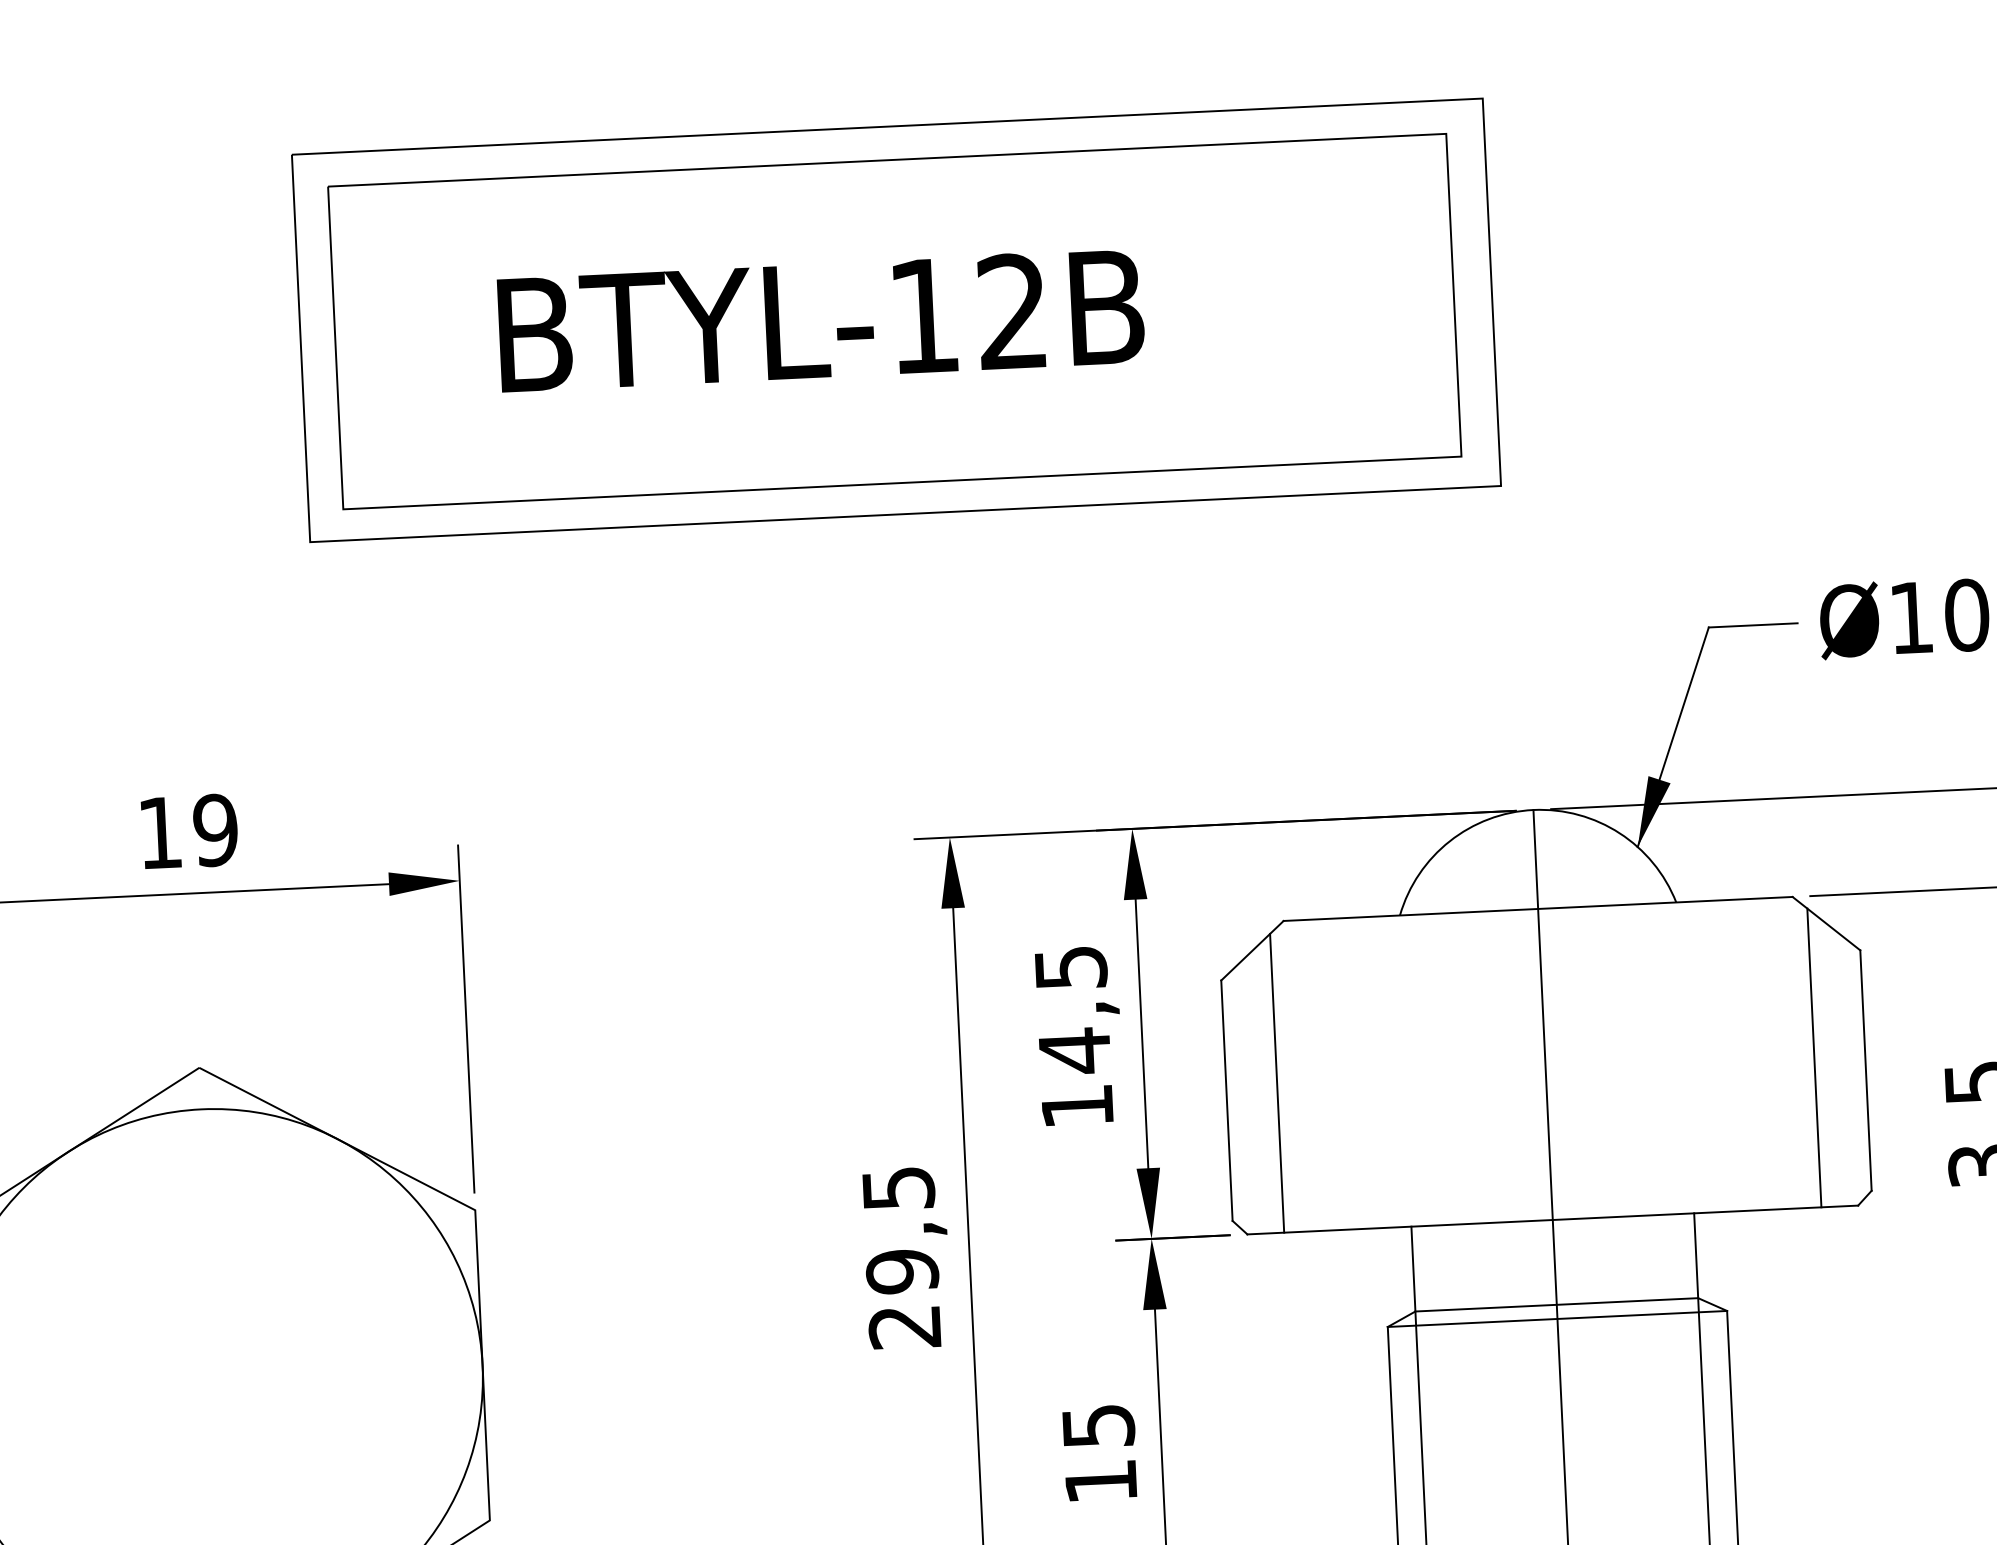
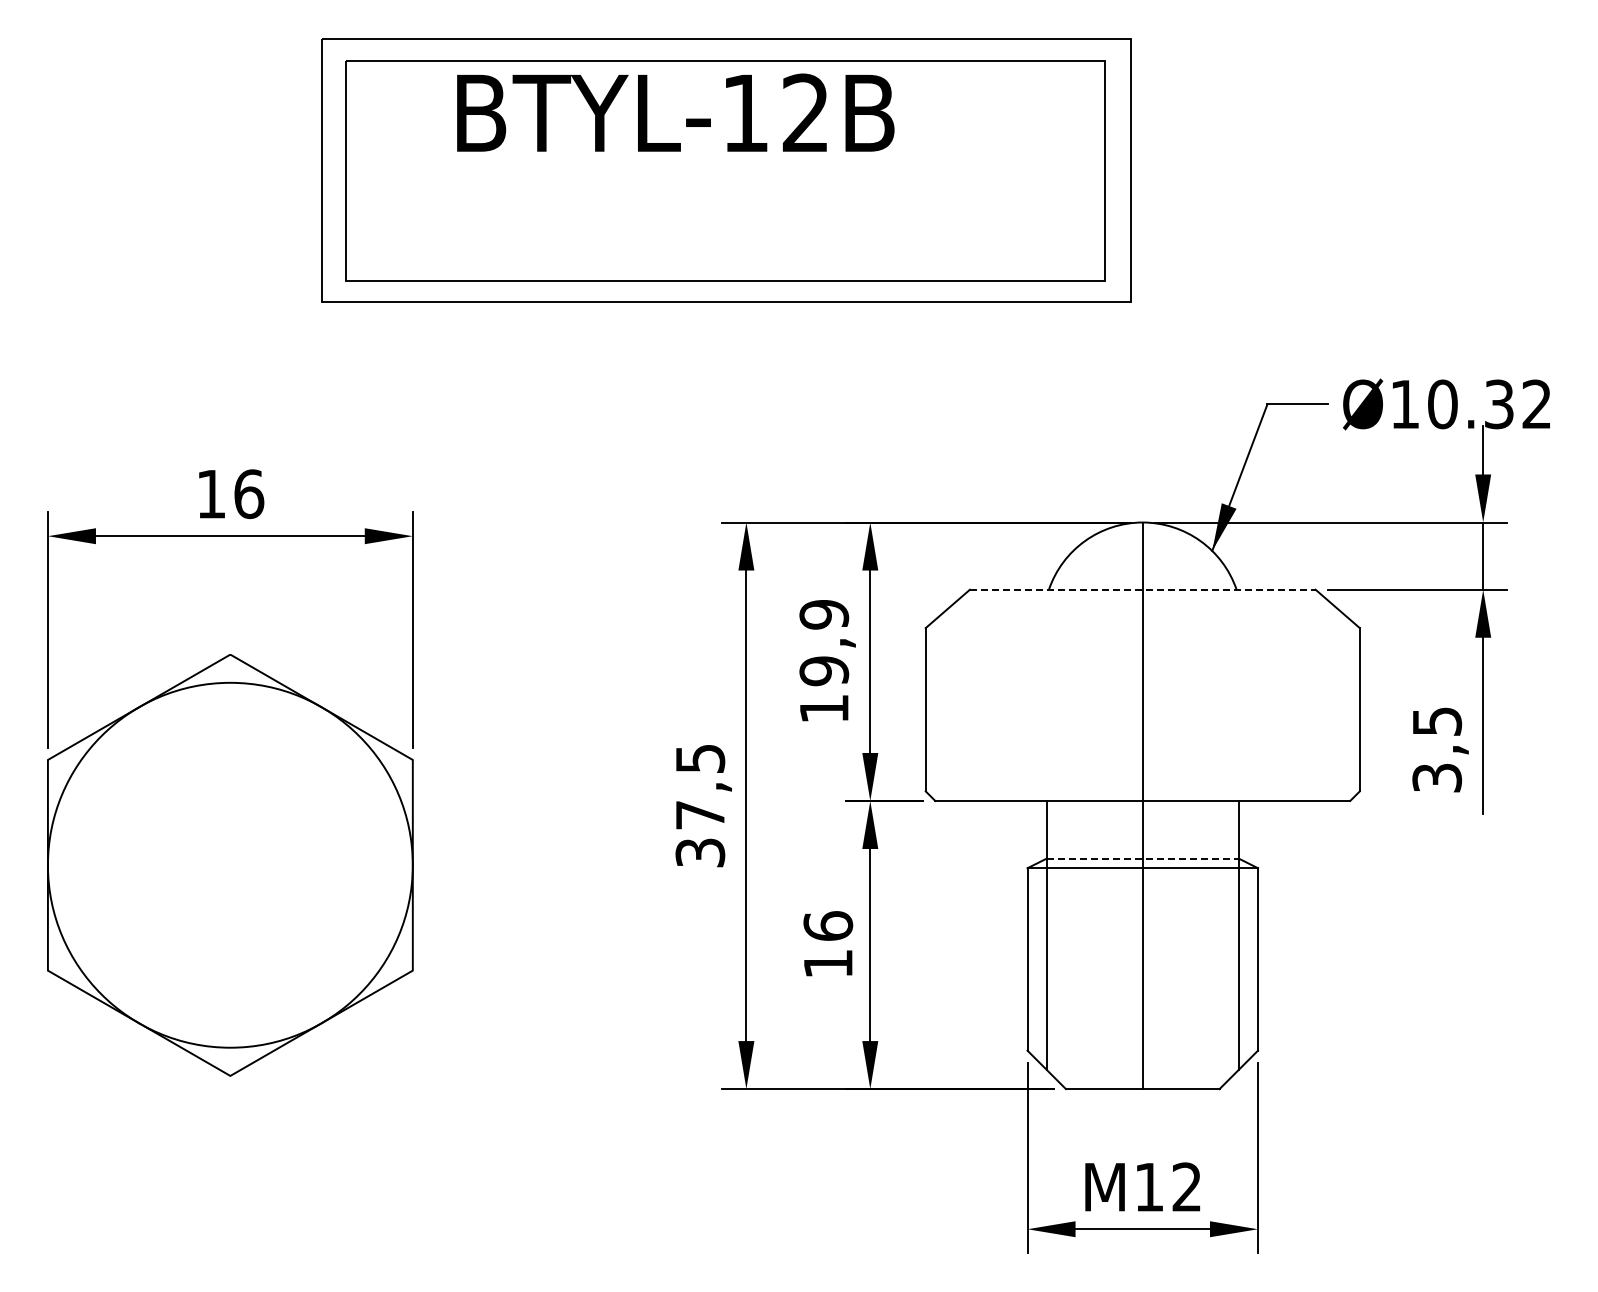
text: (820, 319) -> (675, 112), moved
text: (216, 830) -> (249, 494), 19 -> 16
line: (1537, 908) -> (1142, 589), solid -> dashed
text: (1073, 1010) -> (824, 643), 14,5 -> 19,9
line: (1814, 1057) -> (1325, 699), removed
line: (1277, 1083) -> (960, 699), removed
text: (903, 1298) -> (700, 833), 29,5 -> 37,5
line: (1557, 1304) -> (1143, 858), solid -> dashed
text: (1098, 1425) -> (828, 925), 15 -> 16

